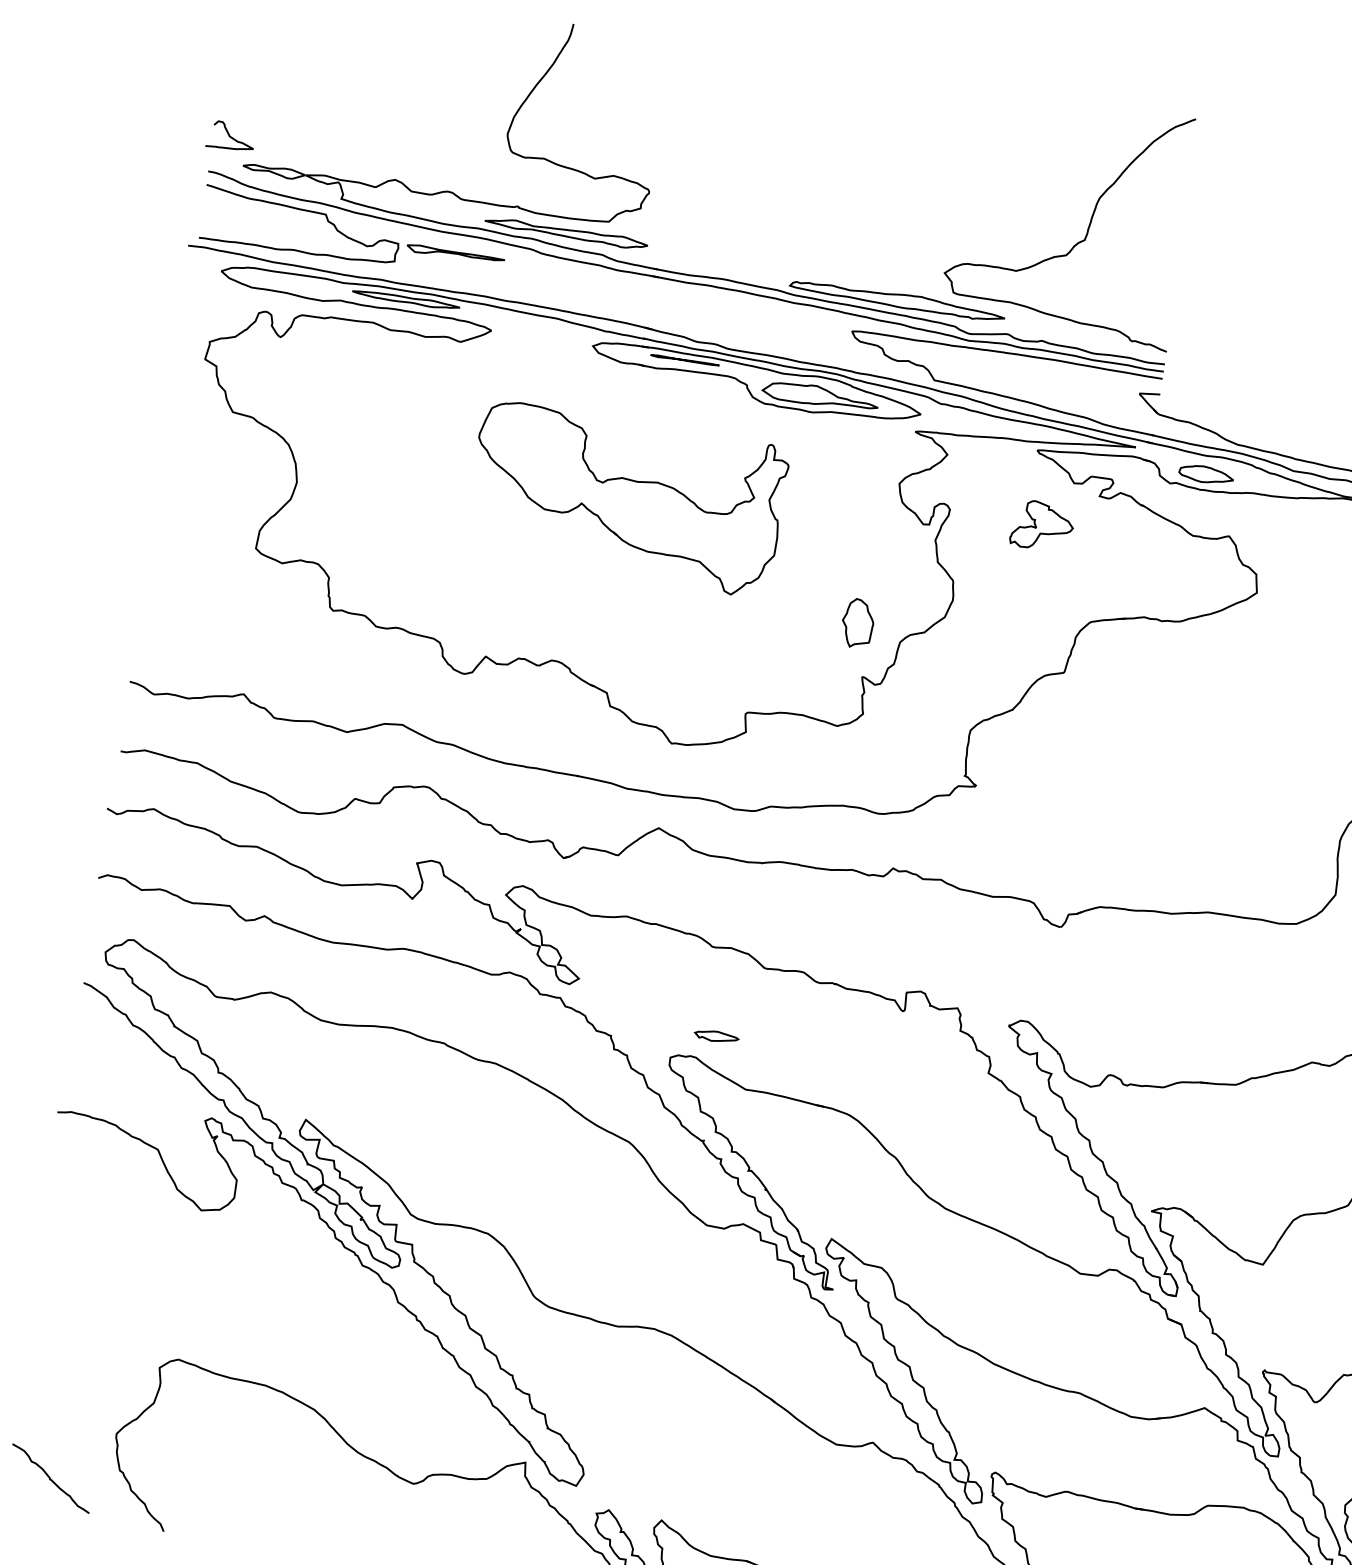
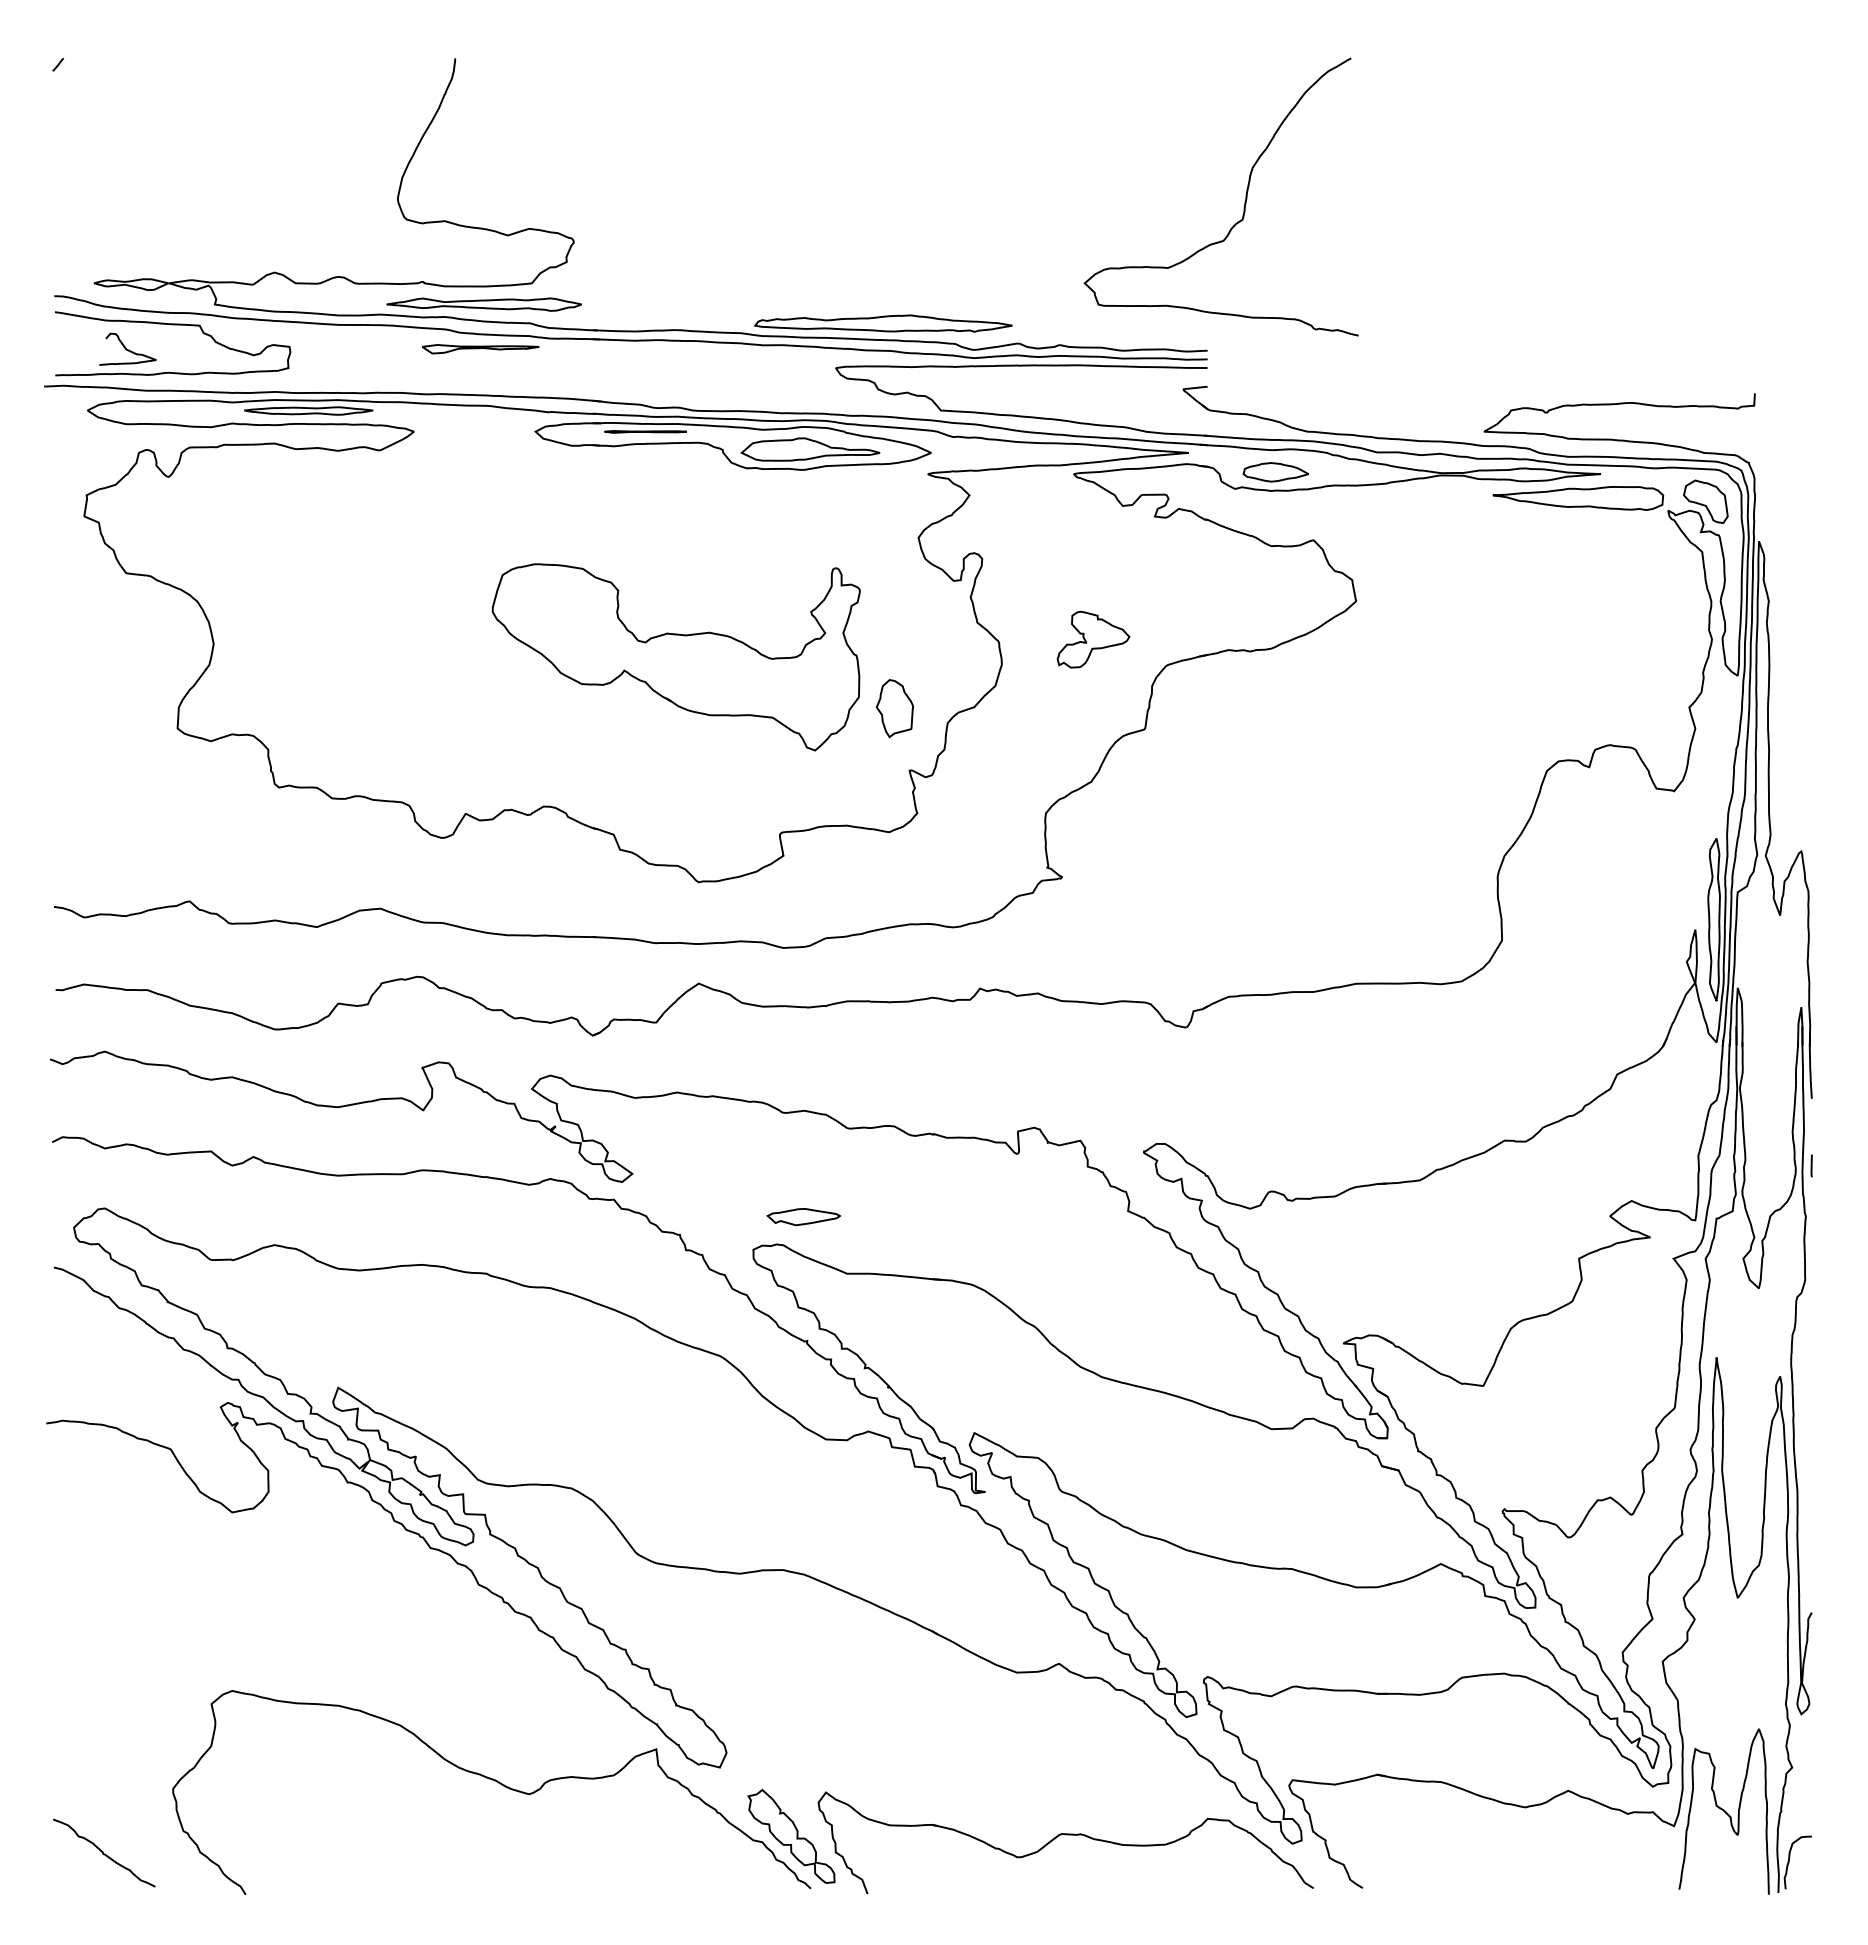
curve: (230, 135) -> (126, 348), moved
curve: (1088, 225) -> (1244, 201), moved
part: (455, 254) -> (480, 349), moved
part: (626, 498) -> (675, 657), moved
part: (1042, 525) -> (1093, 639), moved
part: (716, 1036) -> (803, 1216), size x1.4

